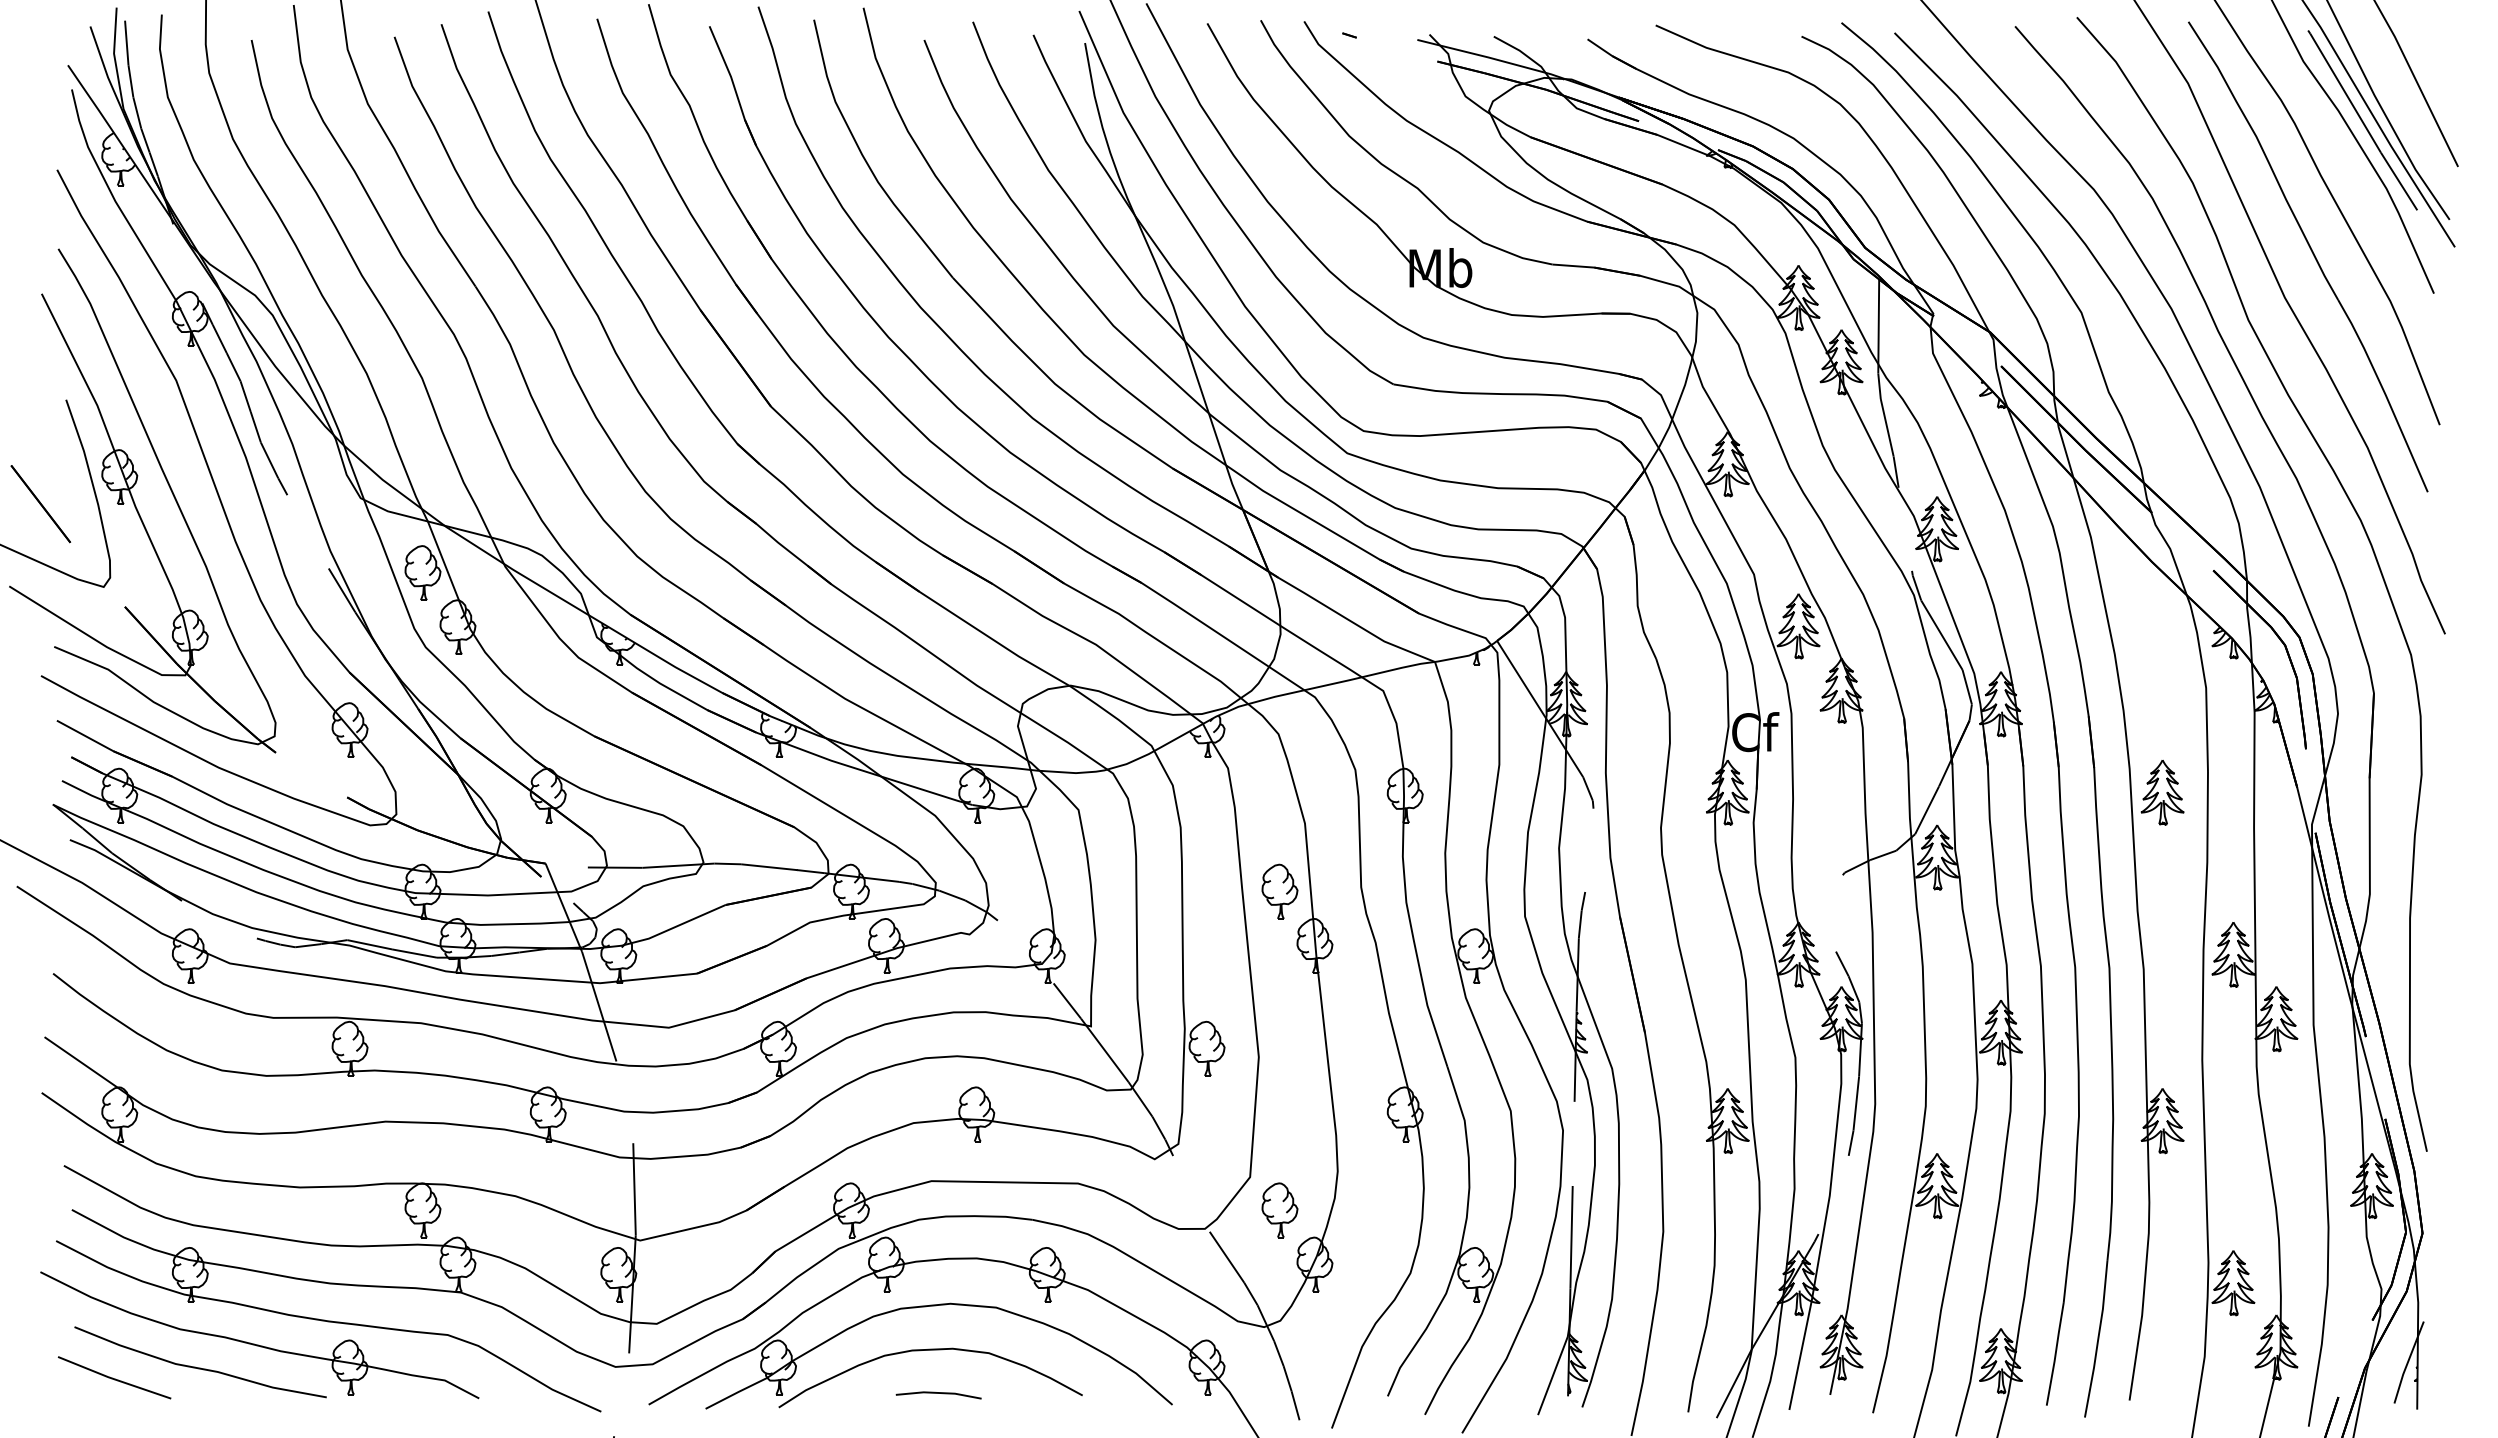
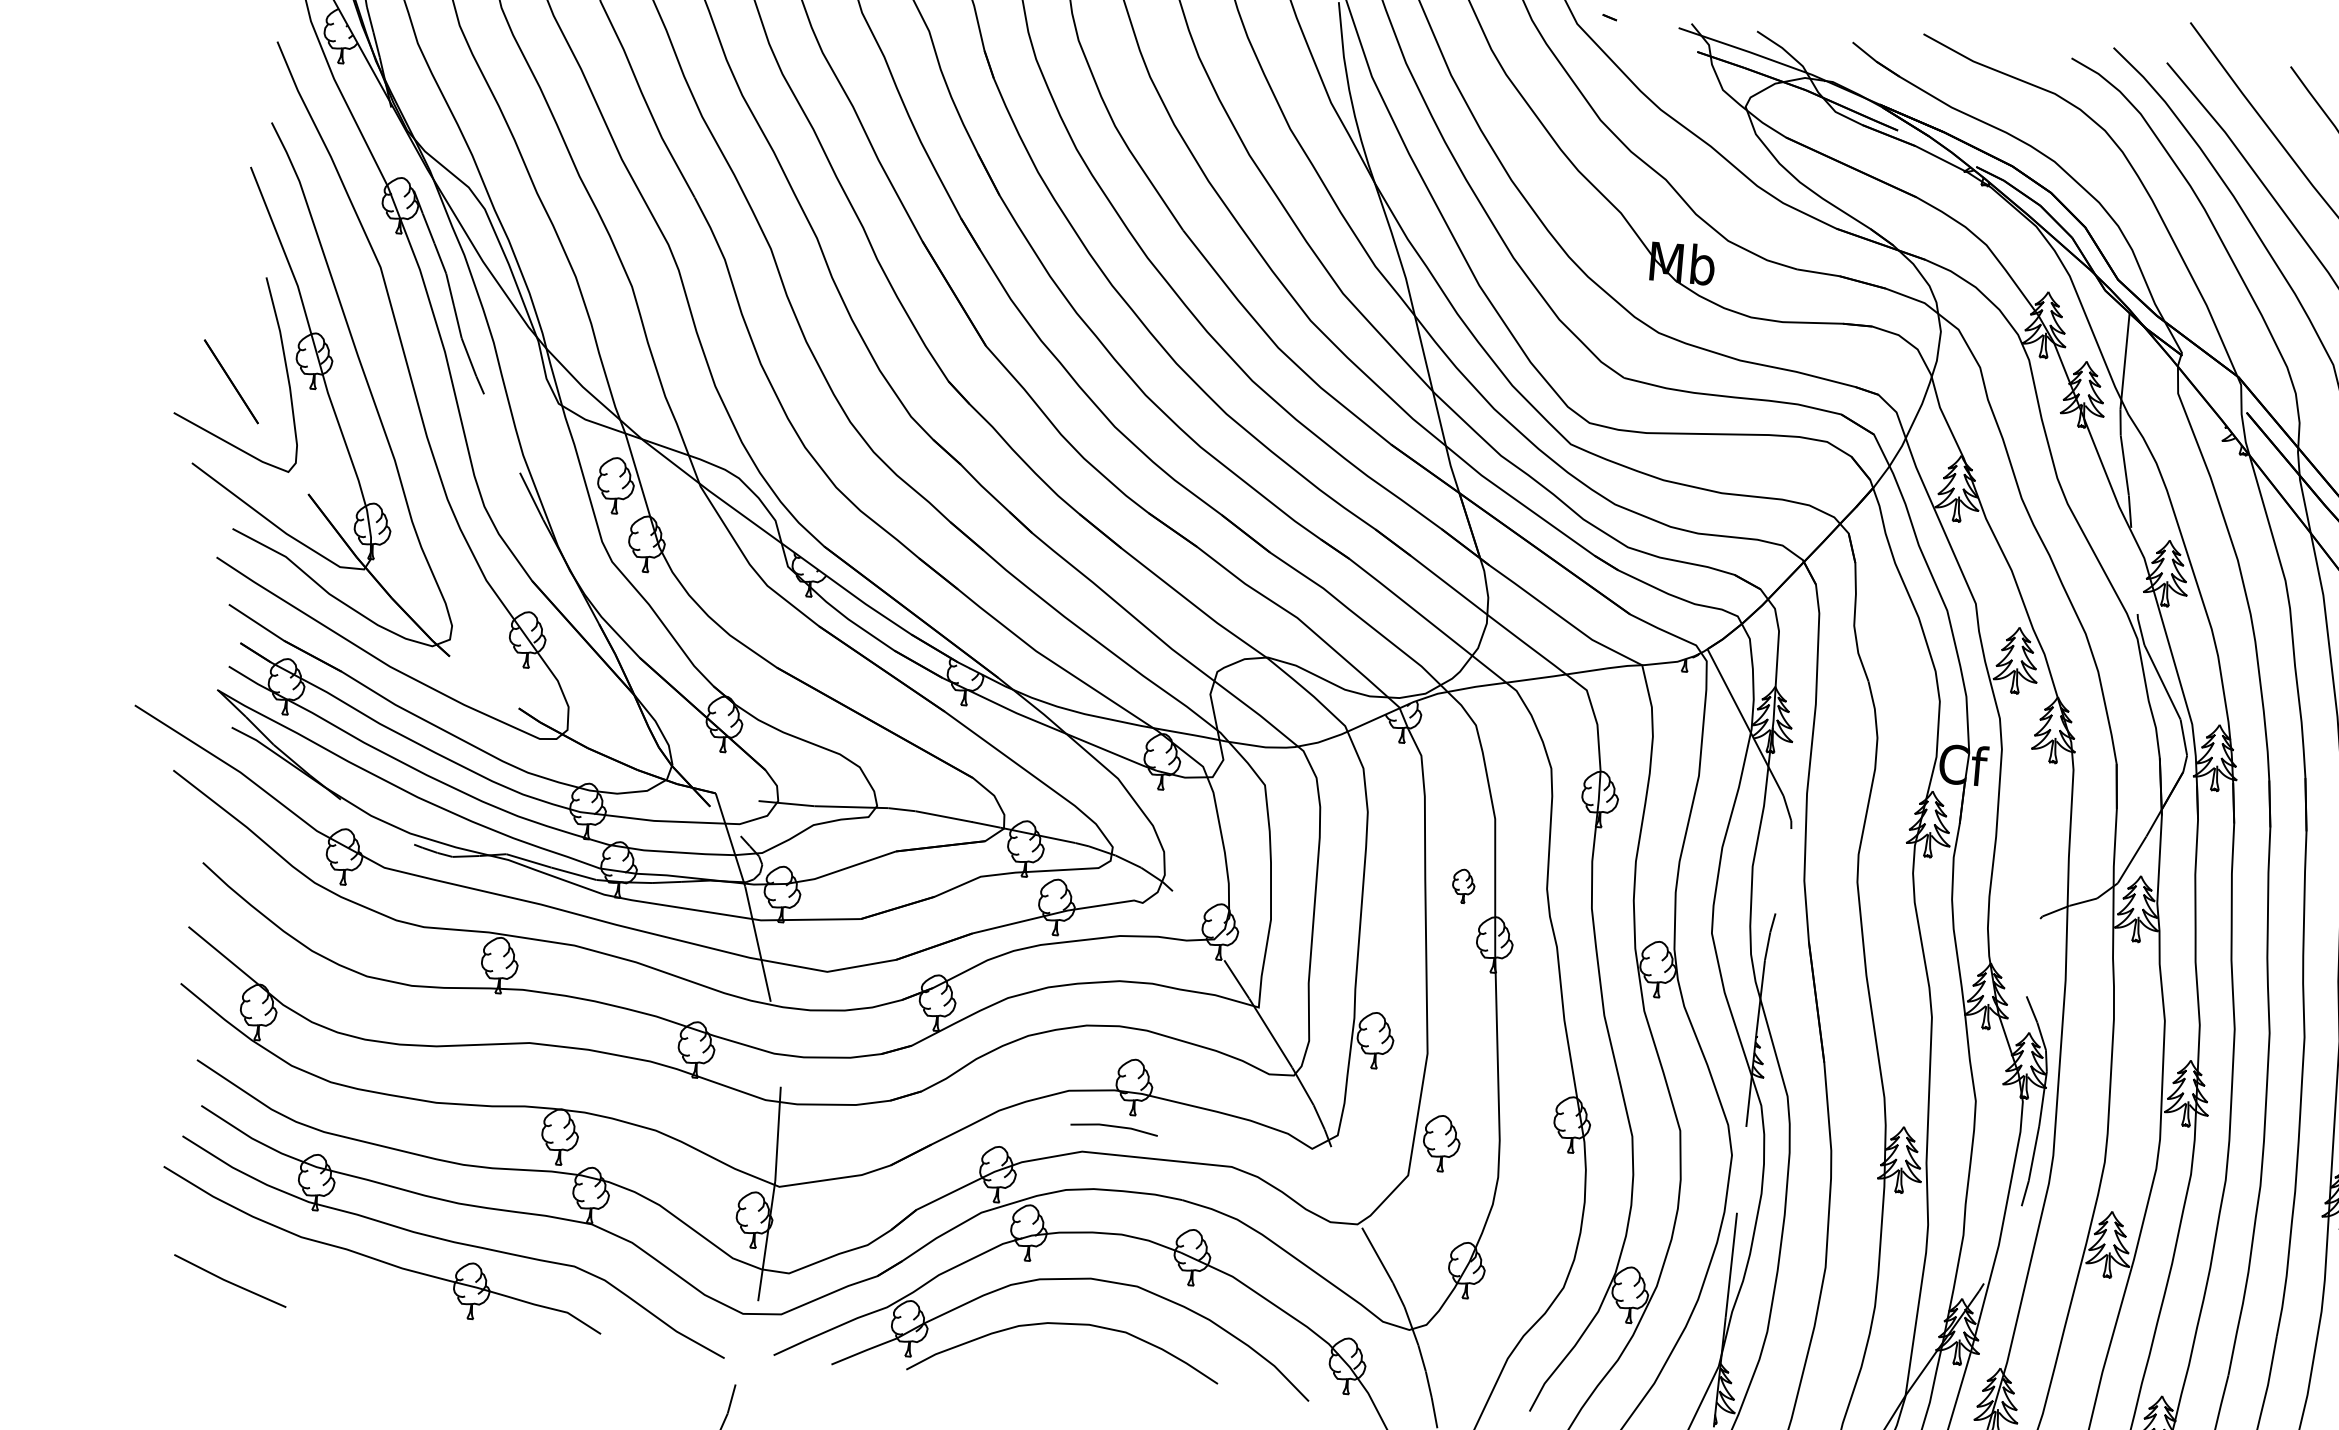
part: (1279, 891) -> (1463, 886), size x0.6
part: (1279, 1210) -> (1441, 1143), moved
curve: (200, 1367) -> (318, 1278), removed
line: (938, 1393) -> (1114, 1126), moved

